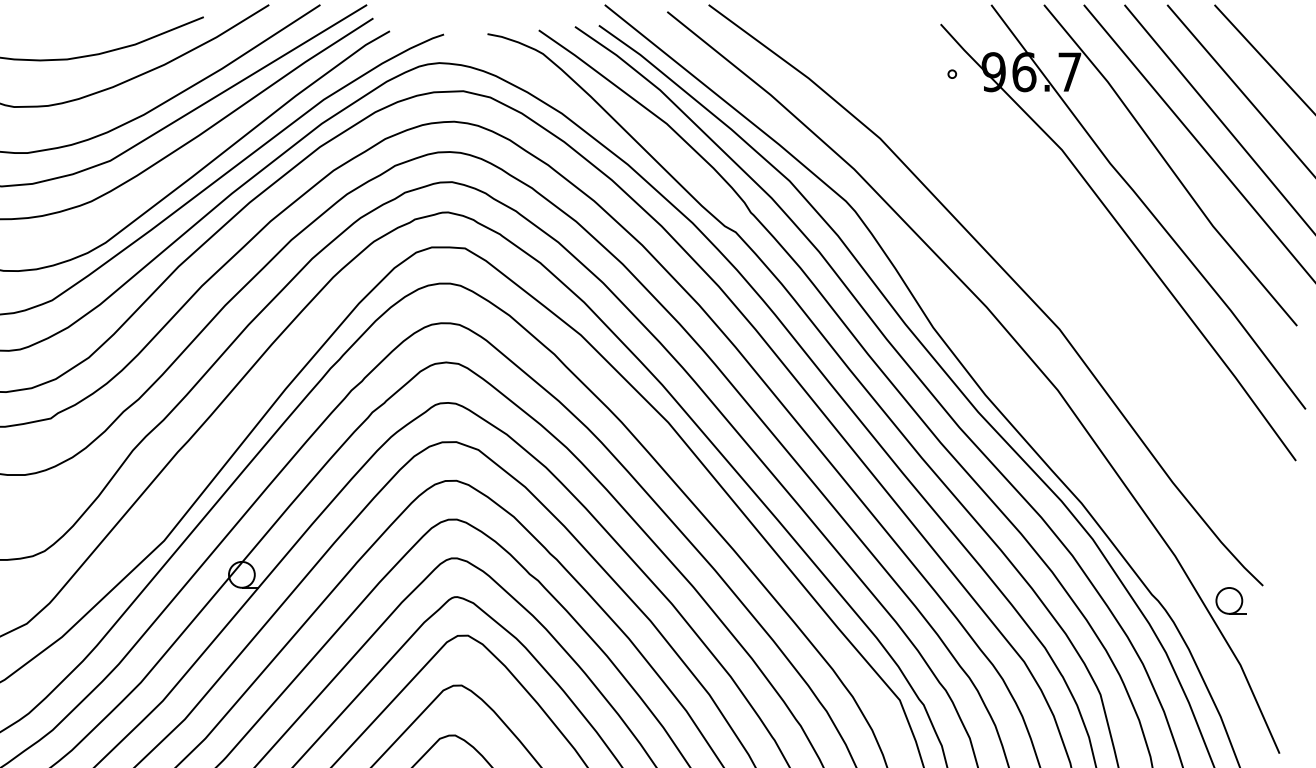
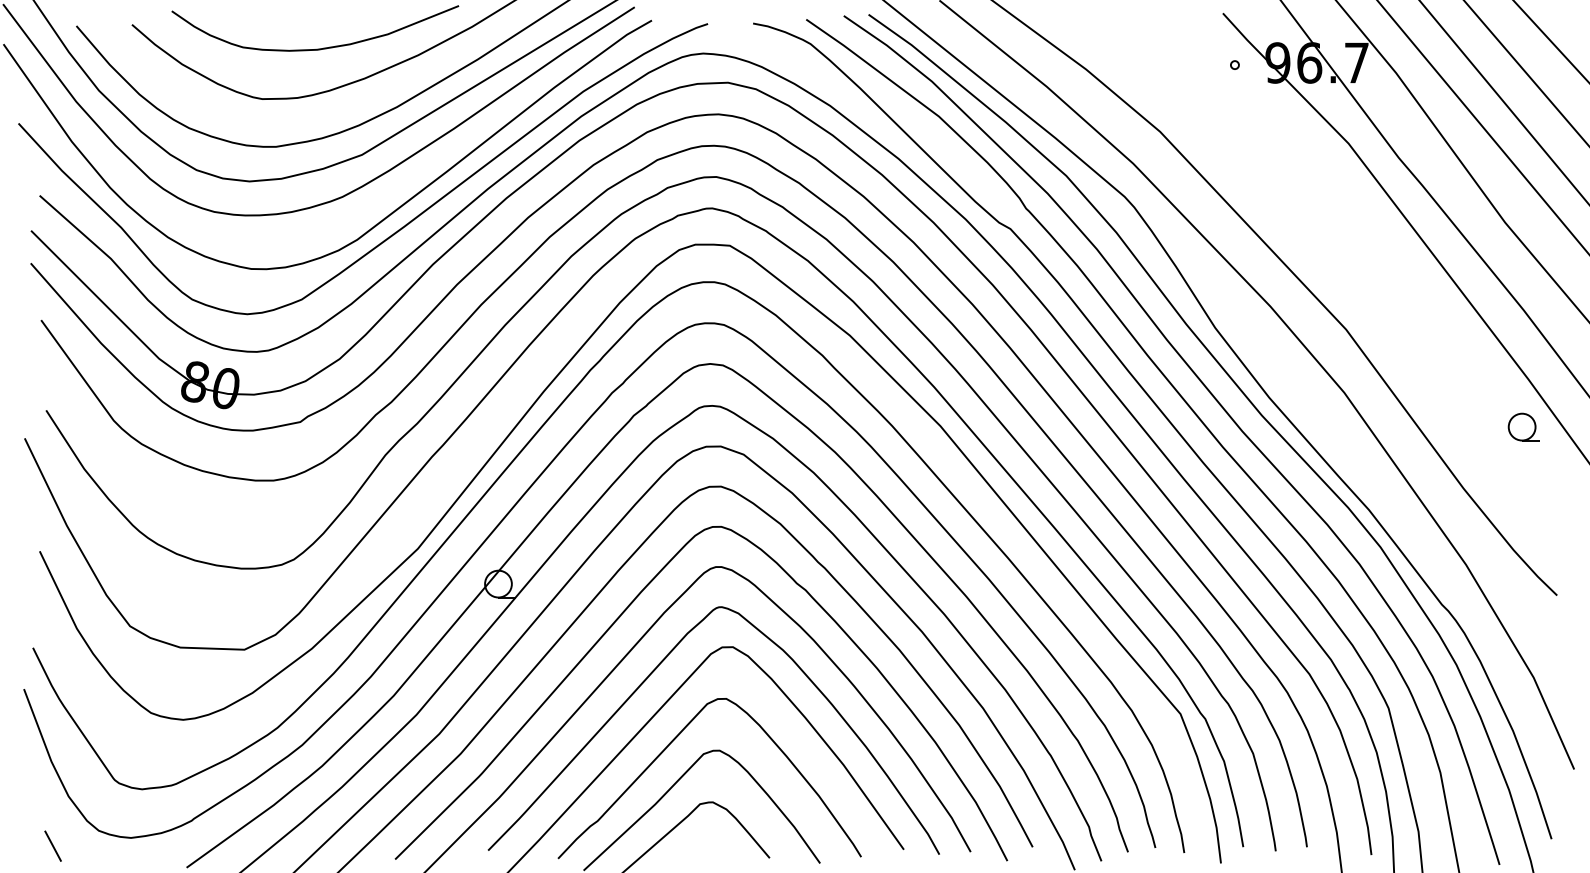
part: (1230, 600) -> (1523, 426), moved

